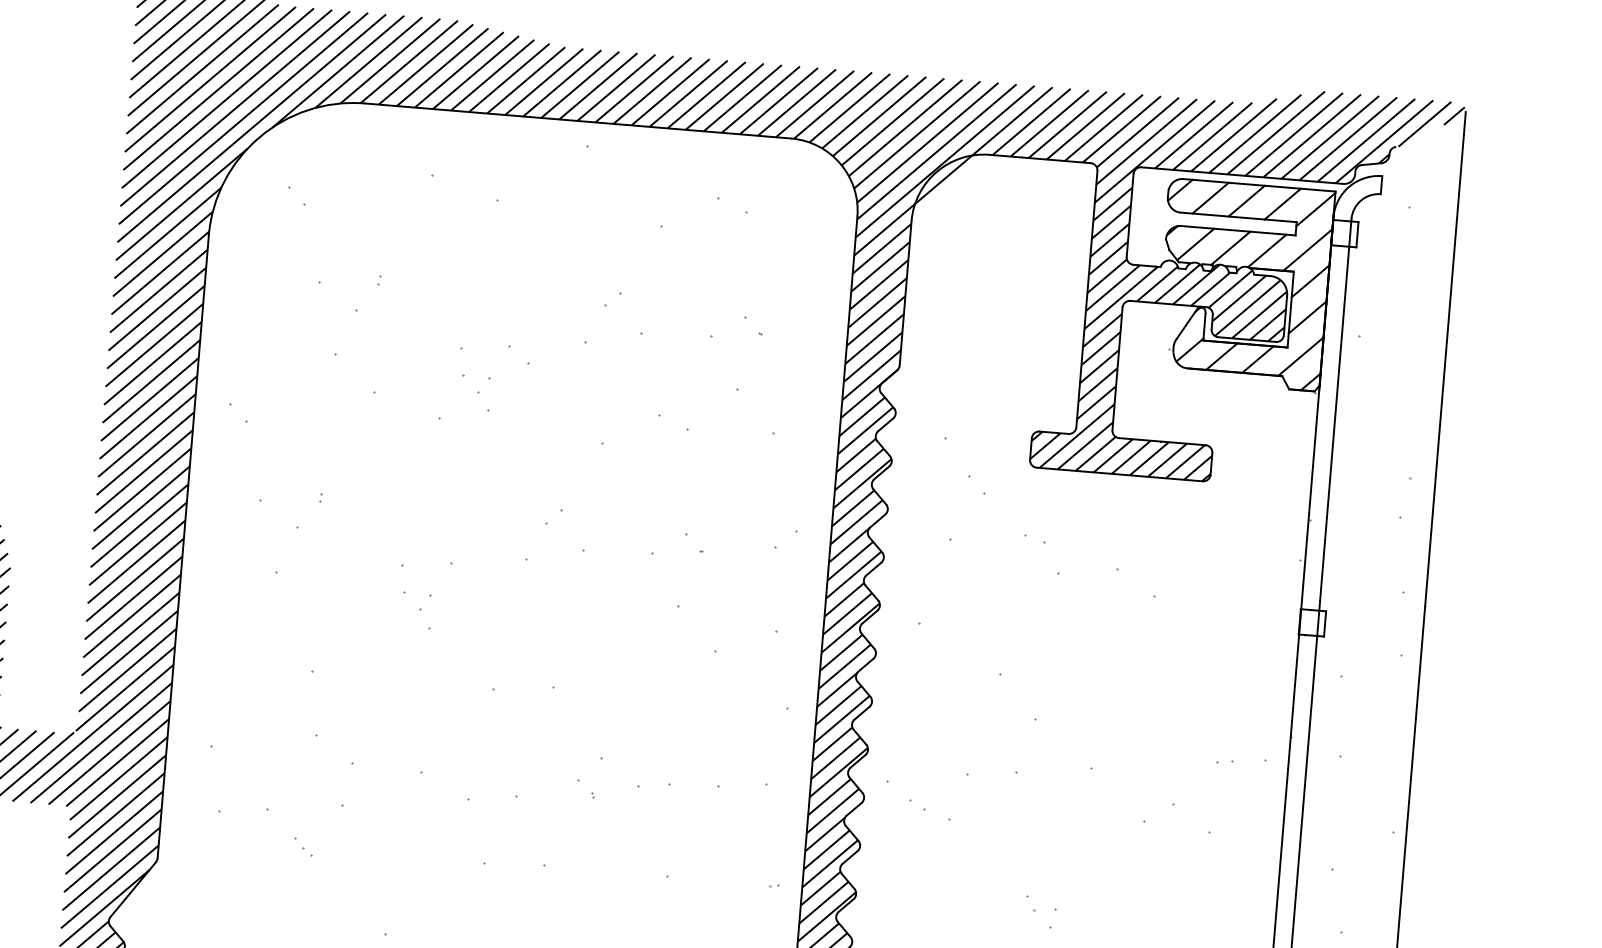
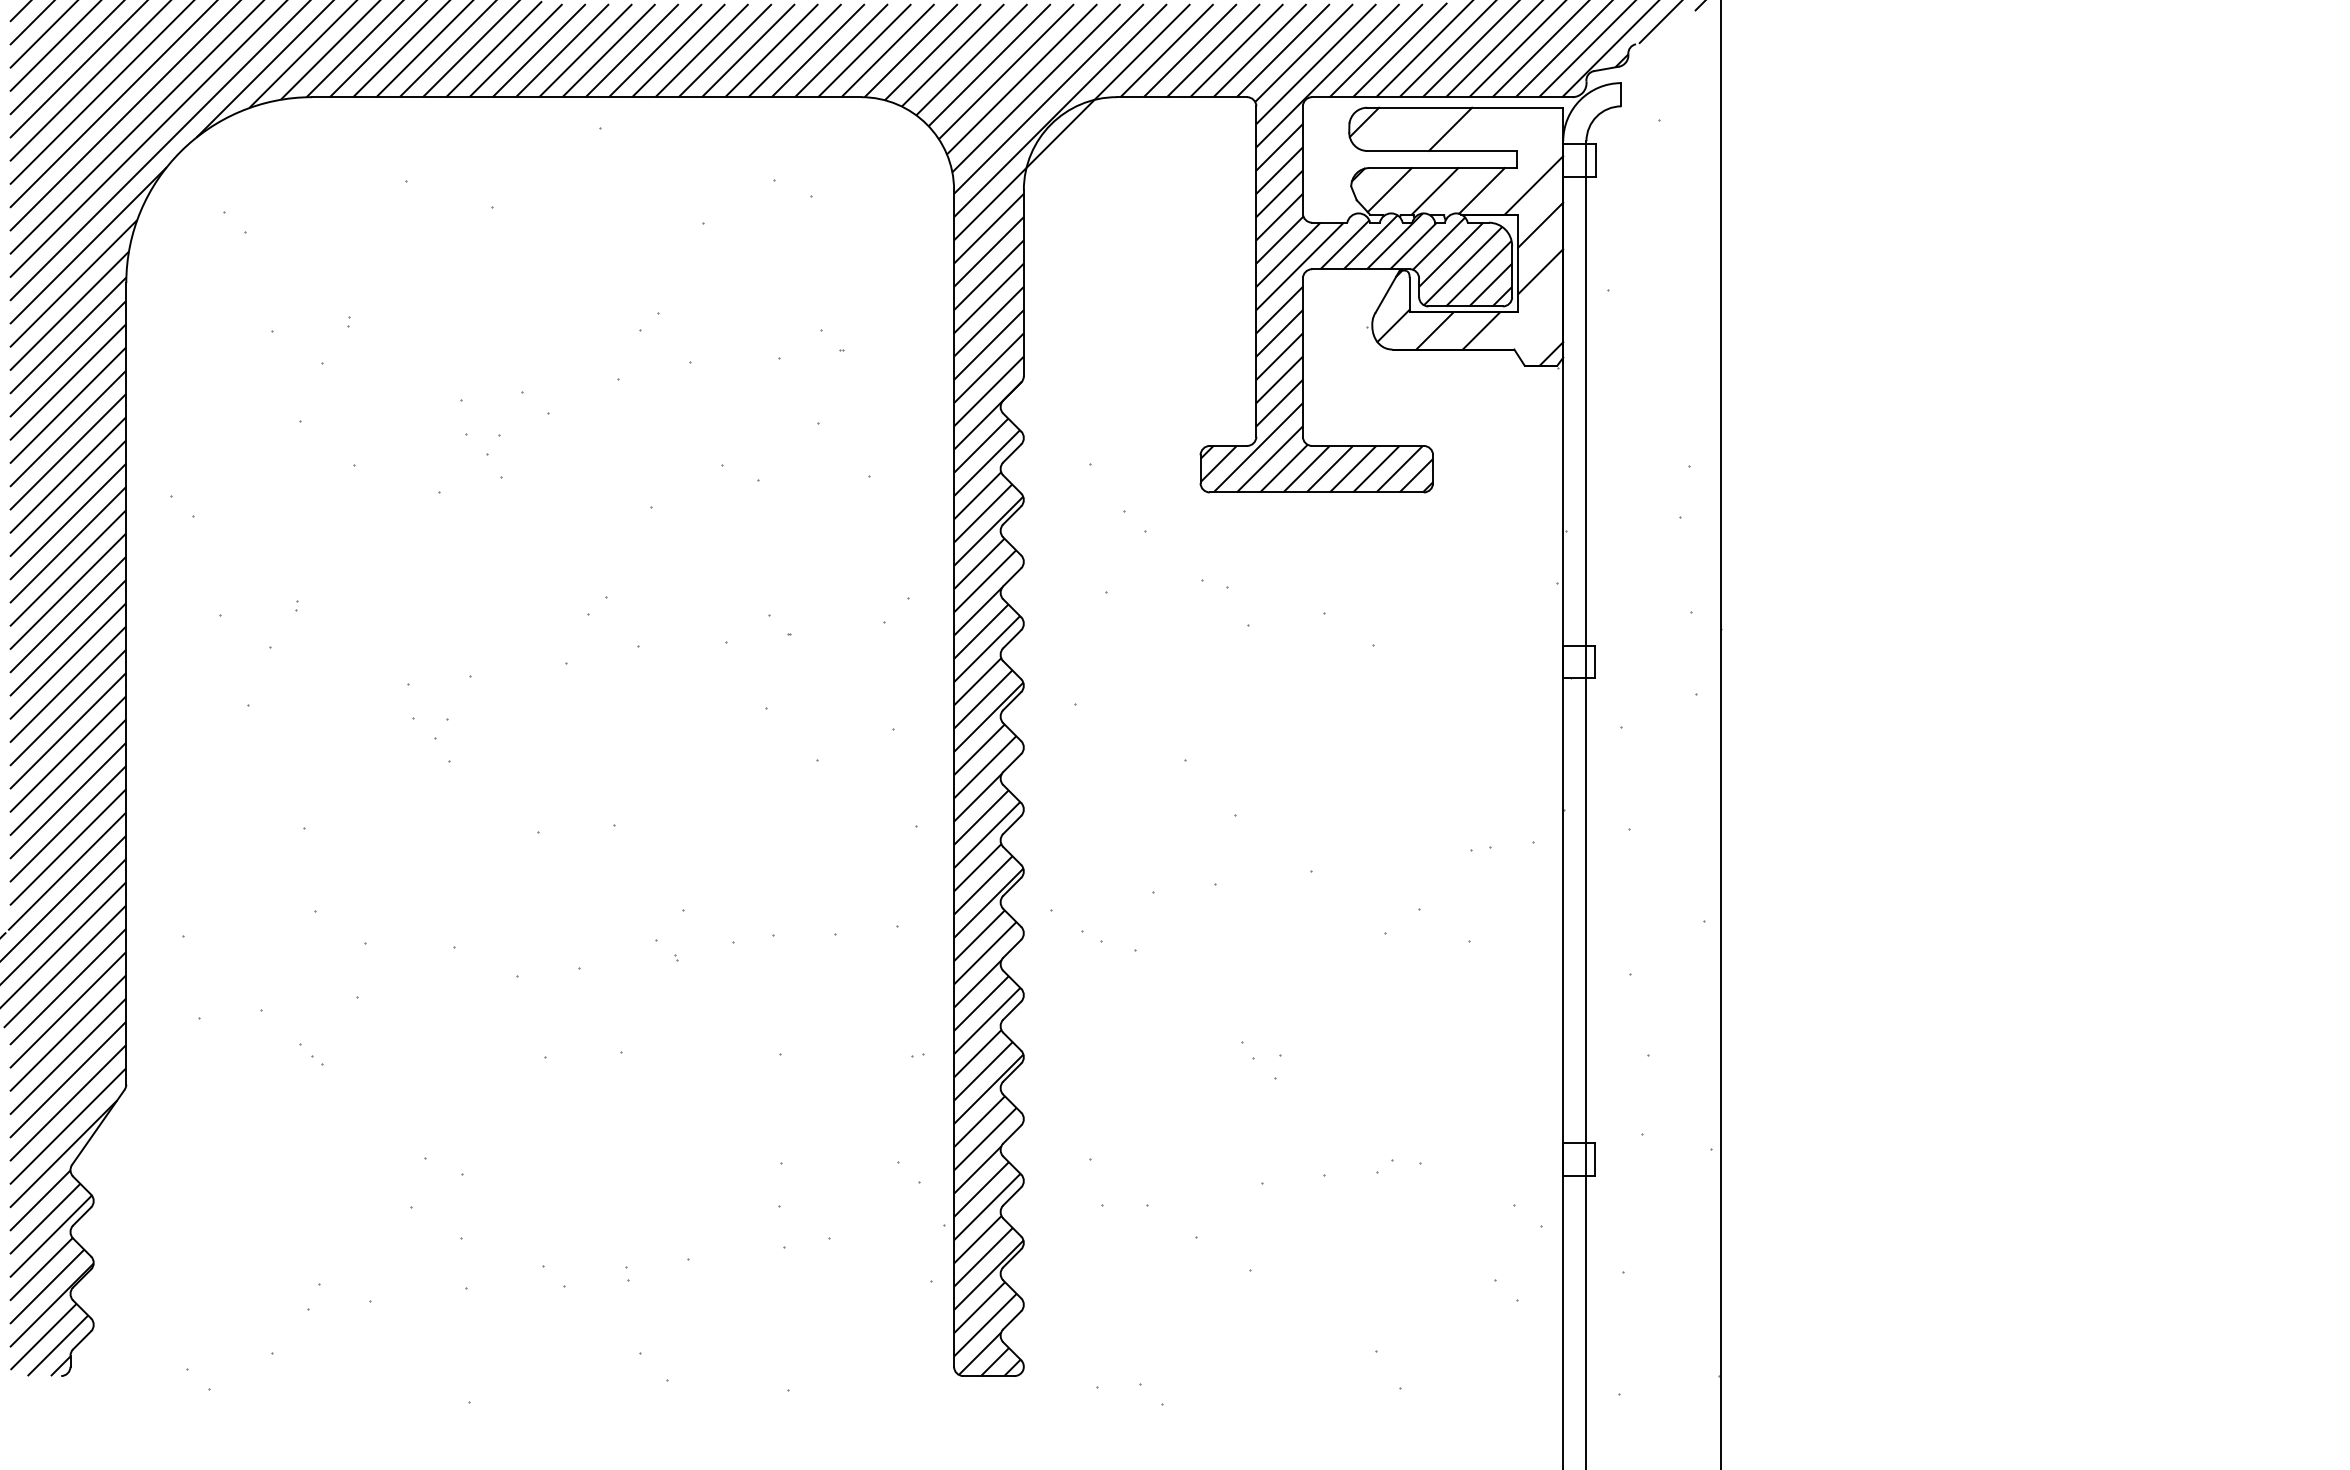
line: (1210, 197) -> (1403, 128), removed
line: (1282, 203) -> (1496, 128), removed
line: (1315, 209) -> (1539, 132), removed
line: (1301, 356) -> (1536, 322), removed

